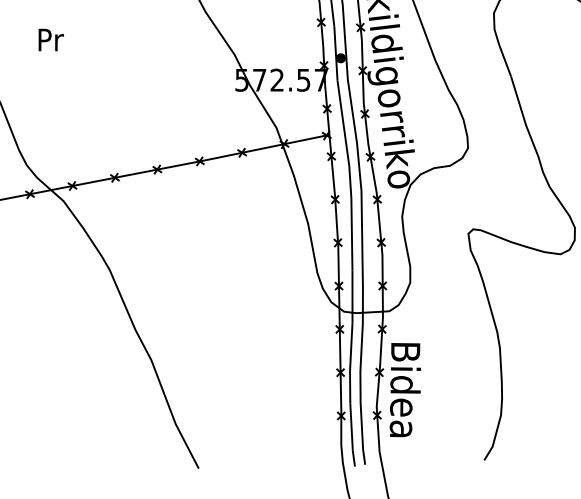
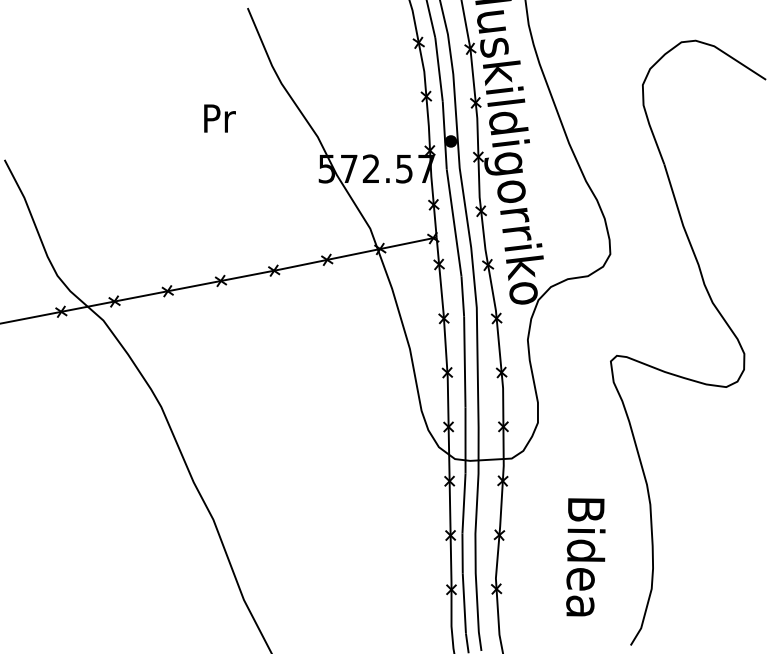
text: (50, 39) -> (219, 118), moved
text: (405, 390) -> (585, 557), moved

